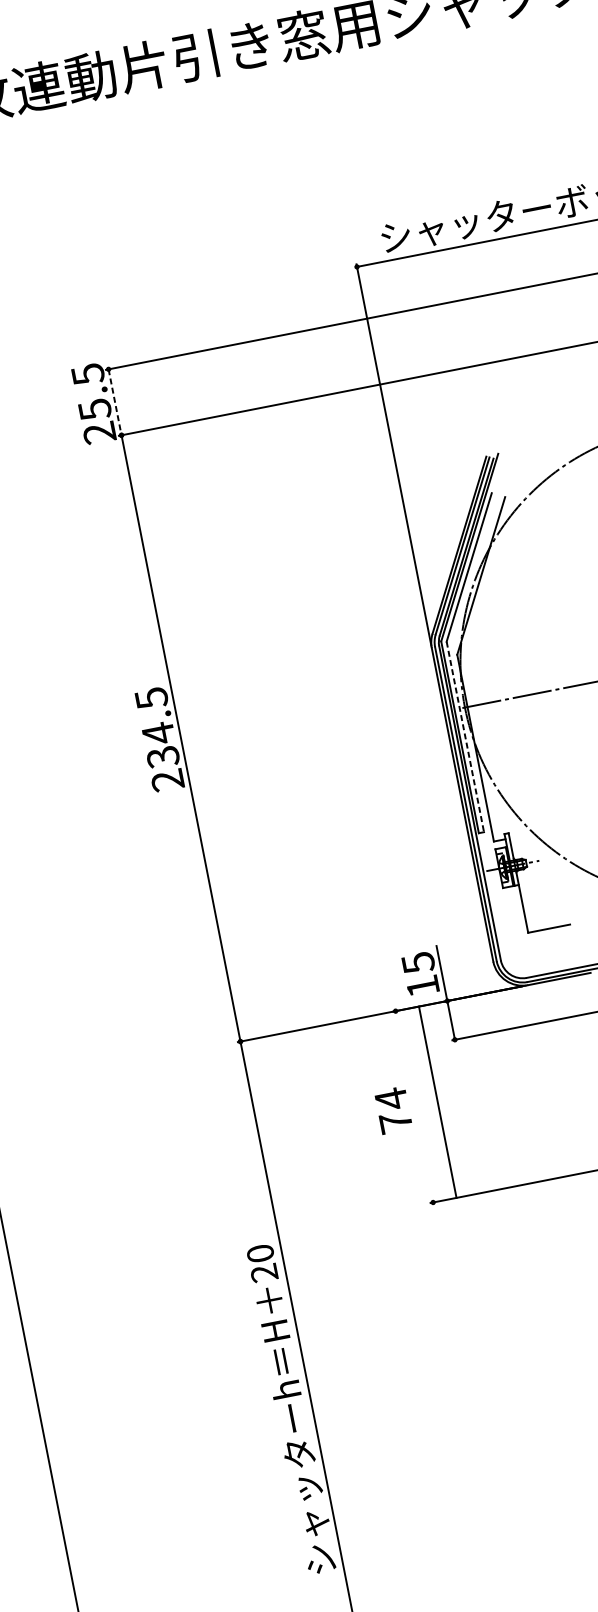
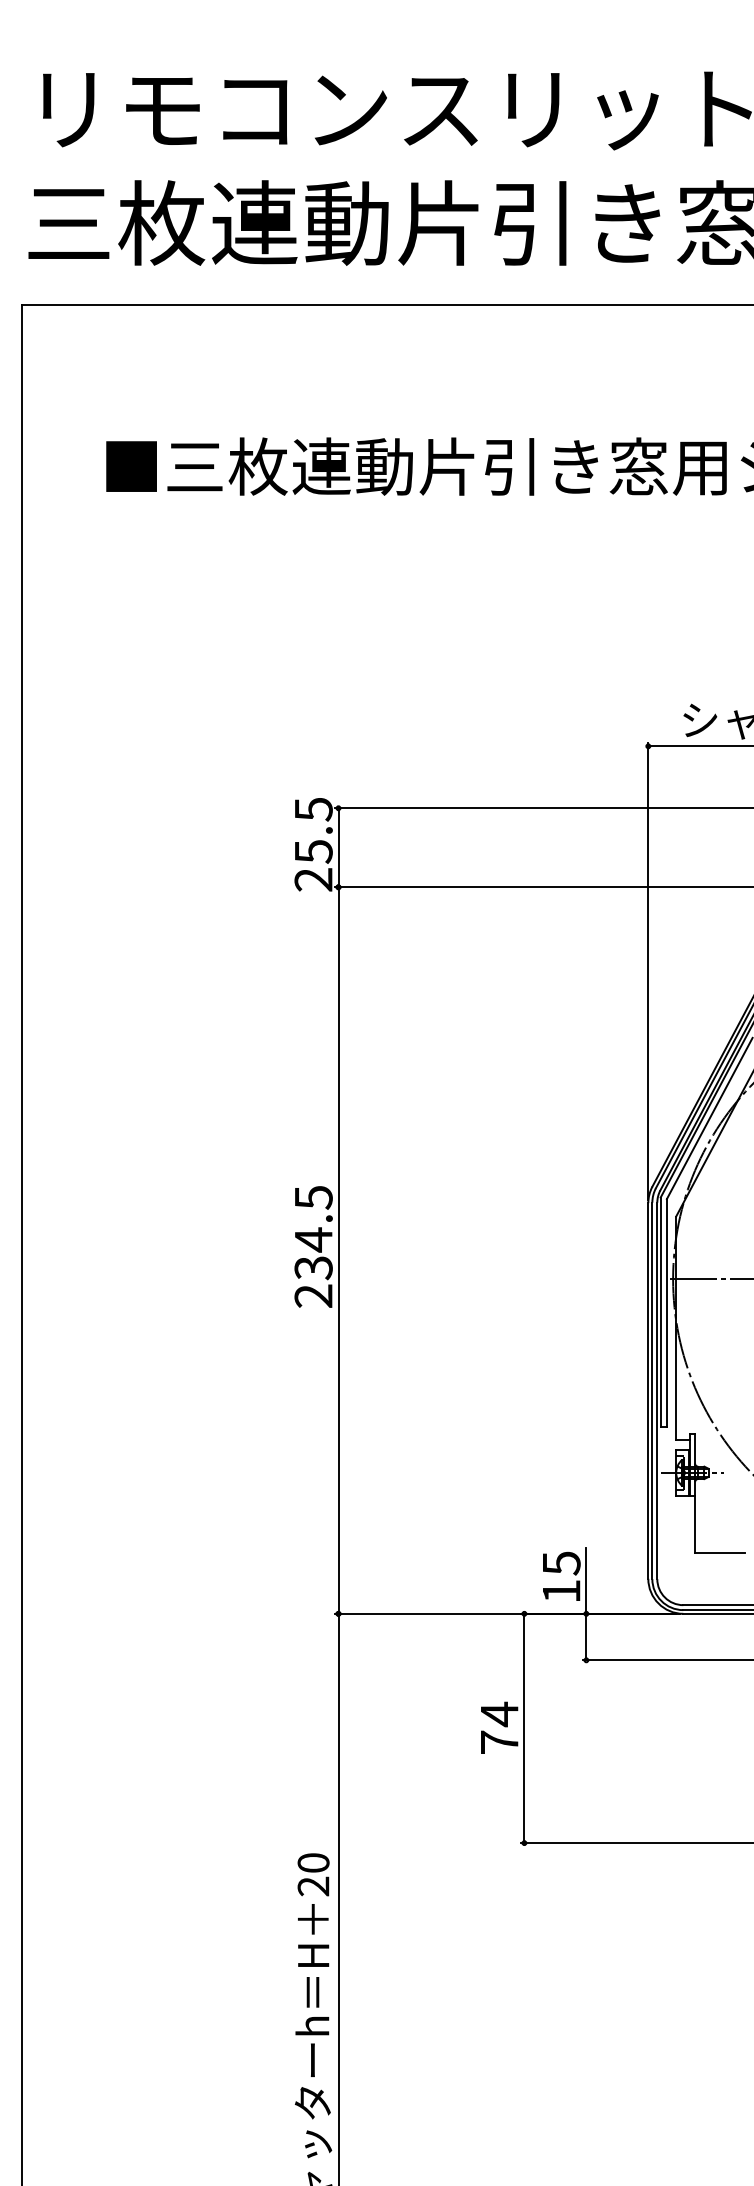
line: (115, 402) -> (338, 847), dashed -> solid
line: (465, 737) -> (666, 1313), dashed -> solid
line: (437, 1102) -> (524, 1728), moved

